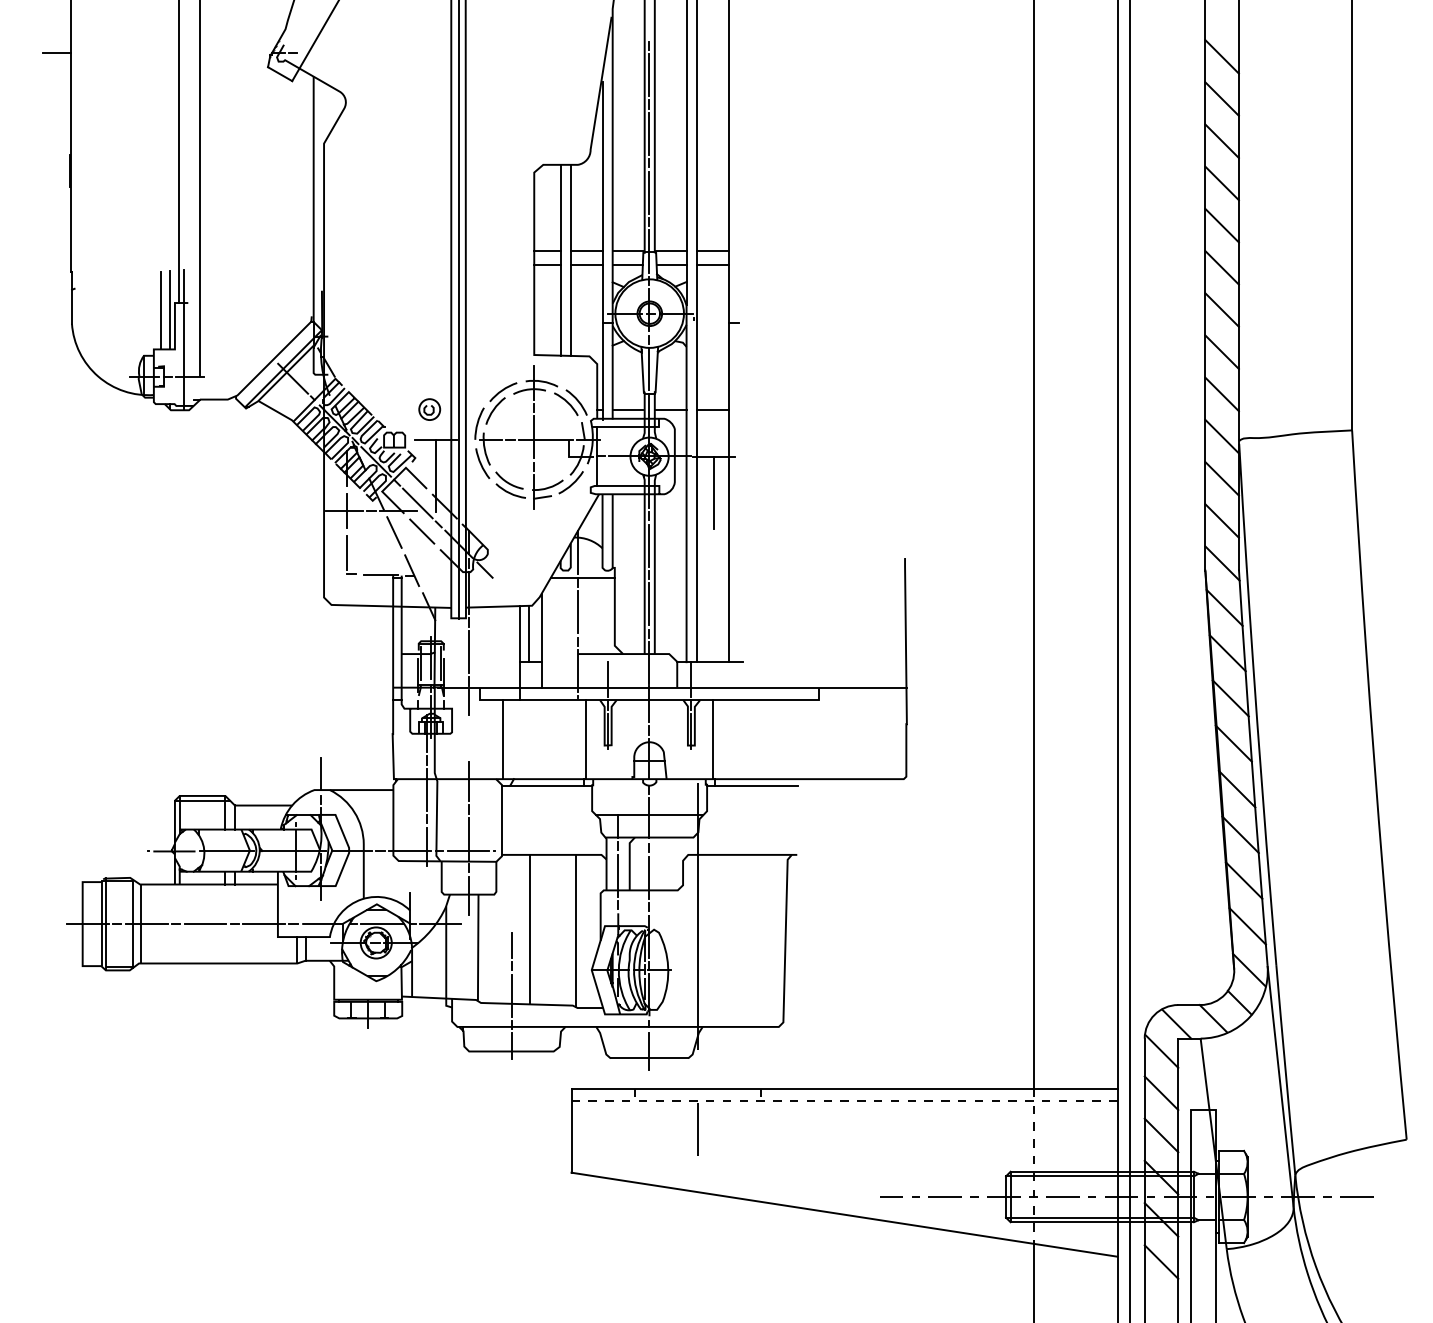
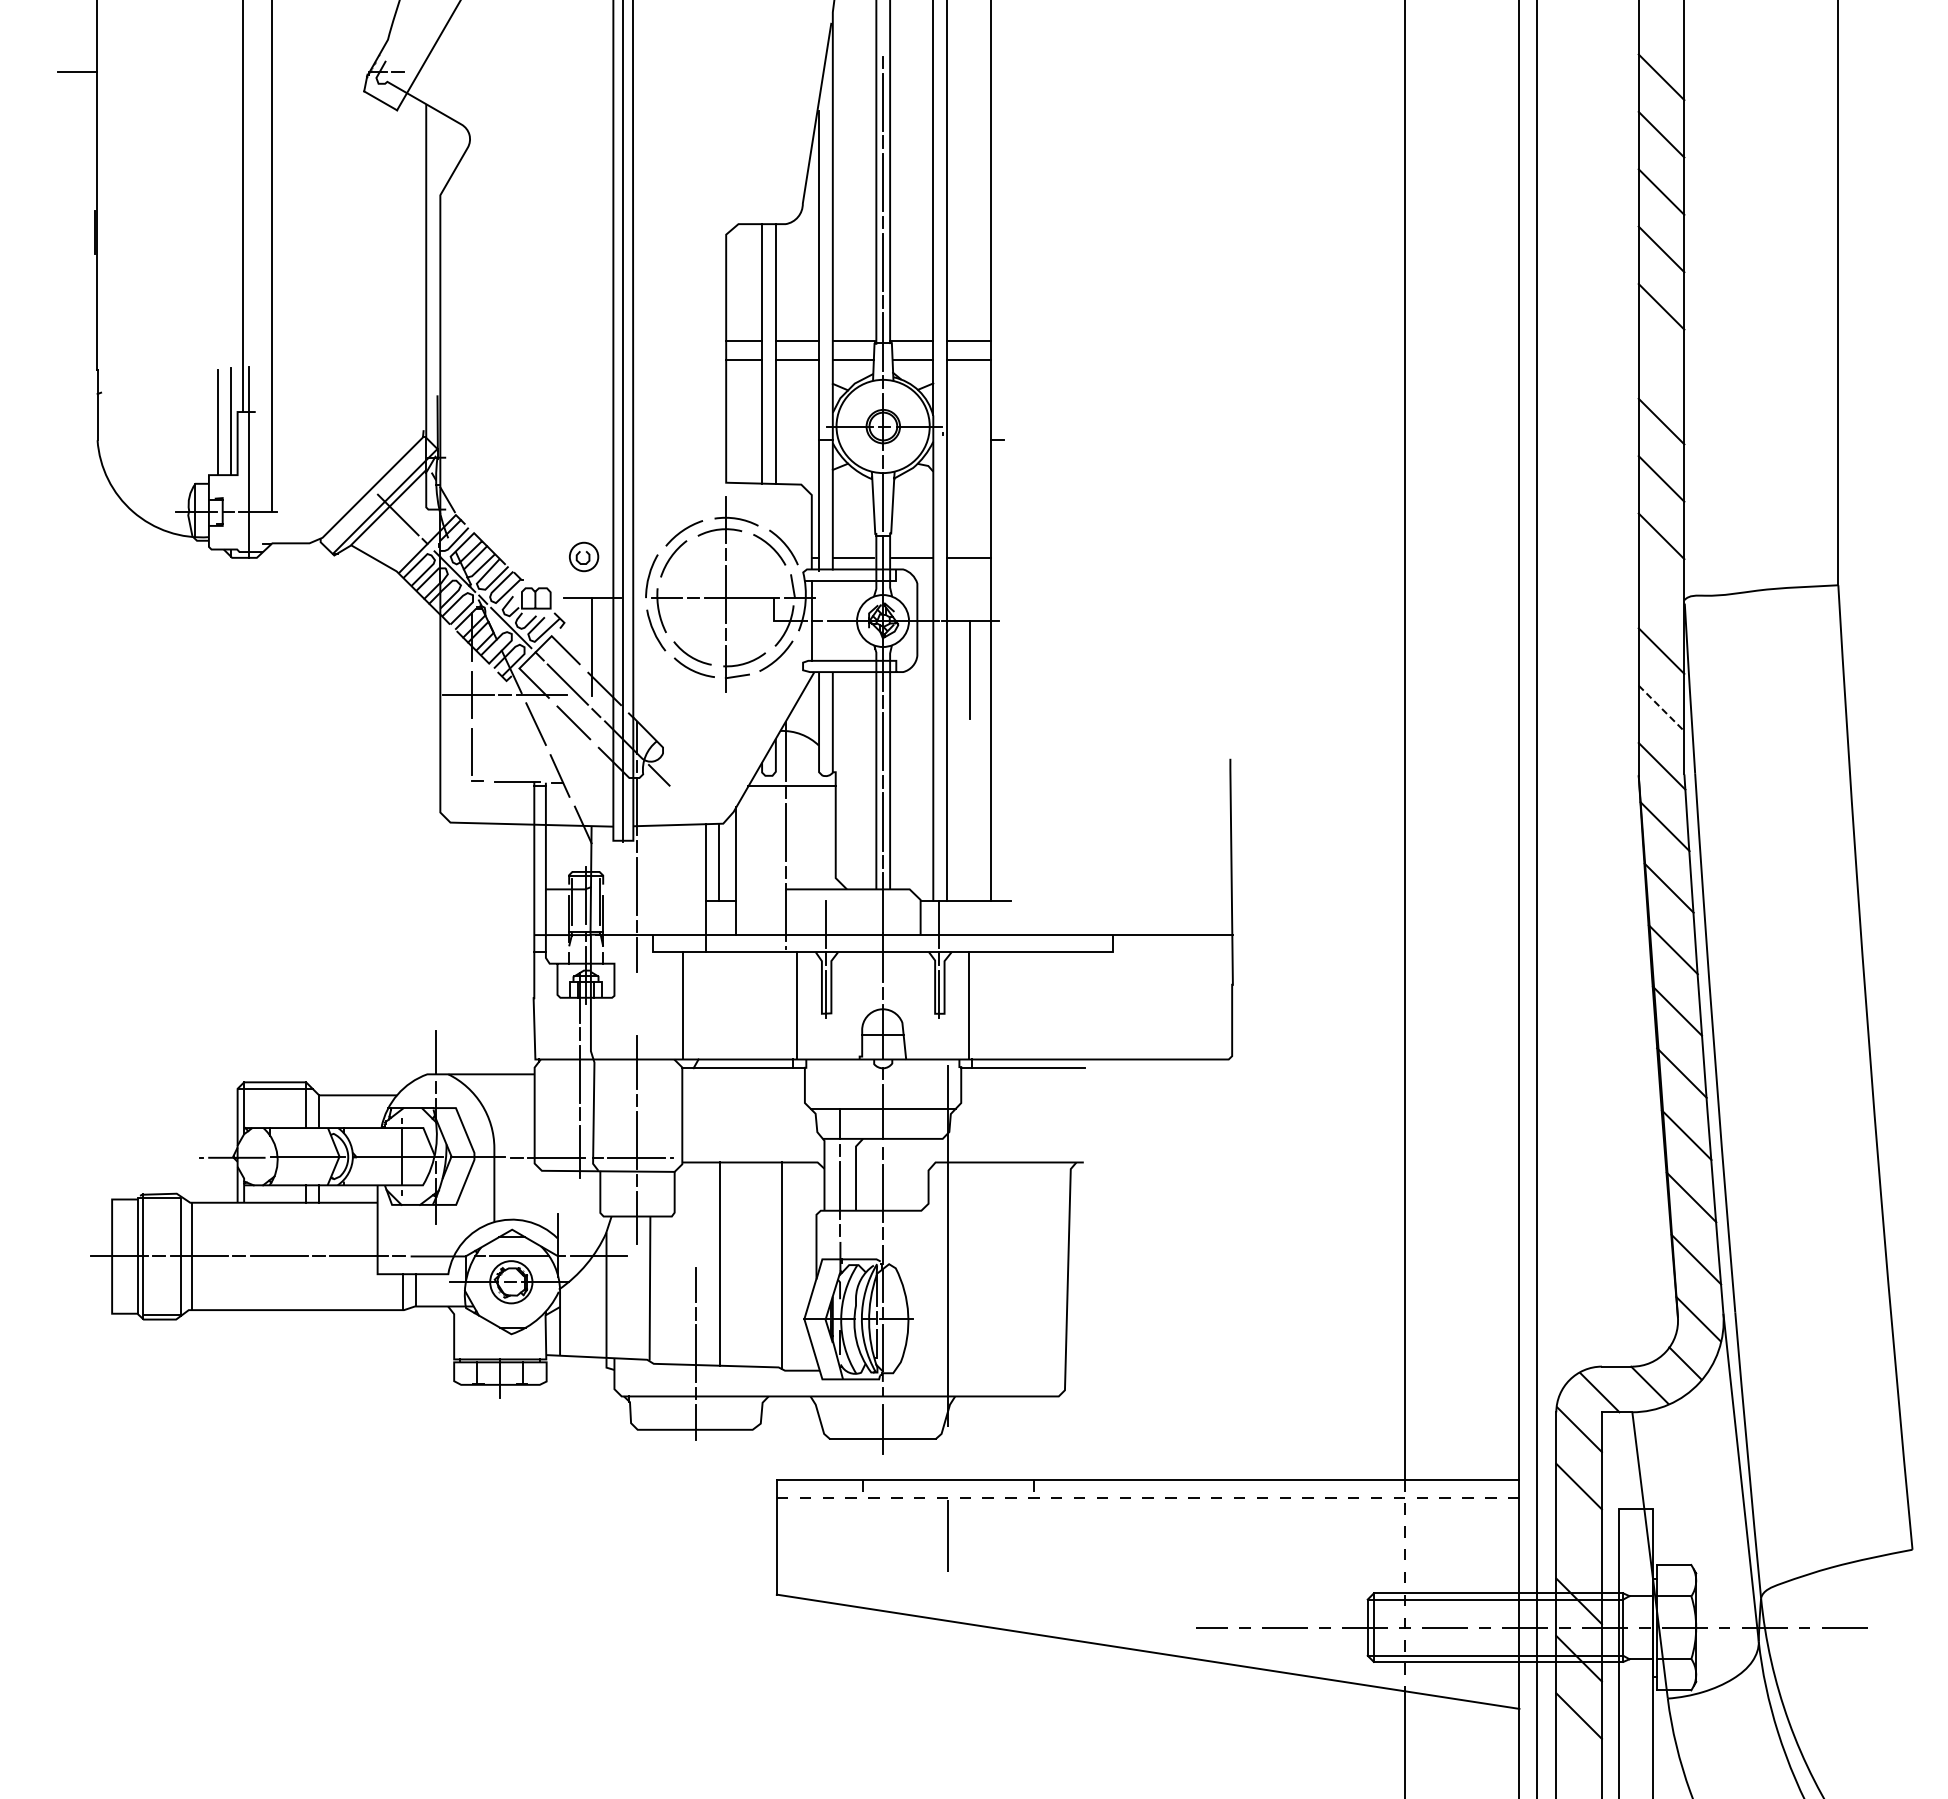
line: (1222, 268) -> (1661, 364), removed
line: (1222, 436) -> (1661, 593), removed
line: (1222, 521) -> (1661, 708), solid -> dashed
line: (1161, 1135) -> (1578, 1543), removed

